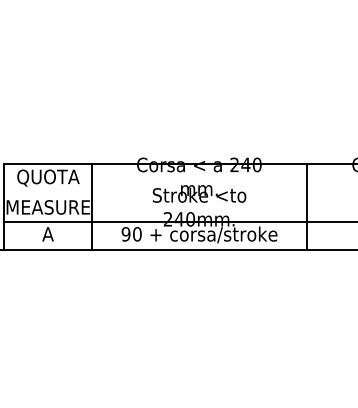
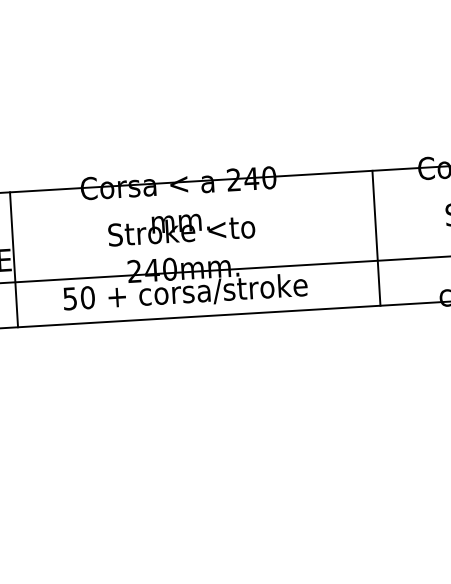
line: (307, 207) -> (377, 238), moved
text: (125, 234) -> (69, 299), 90 -> 50

